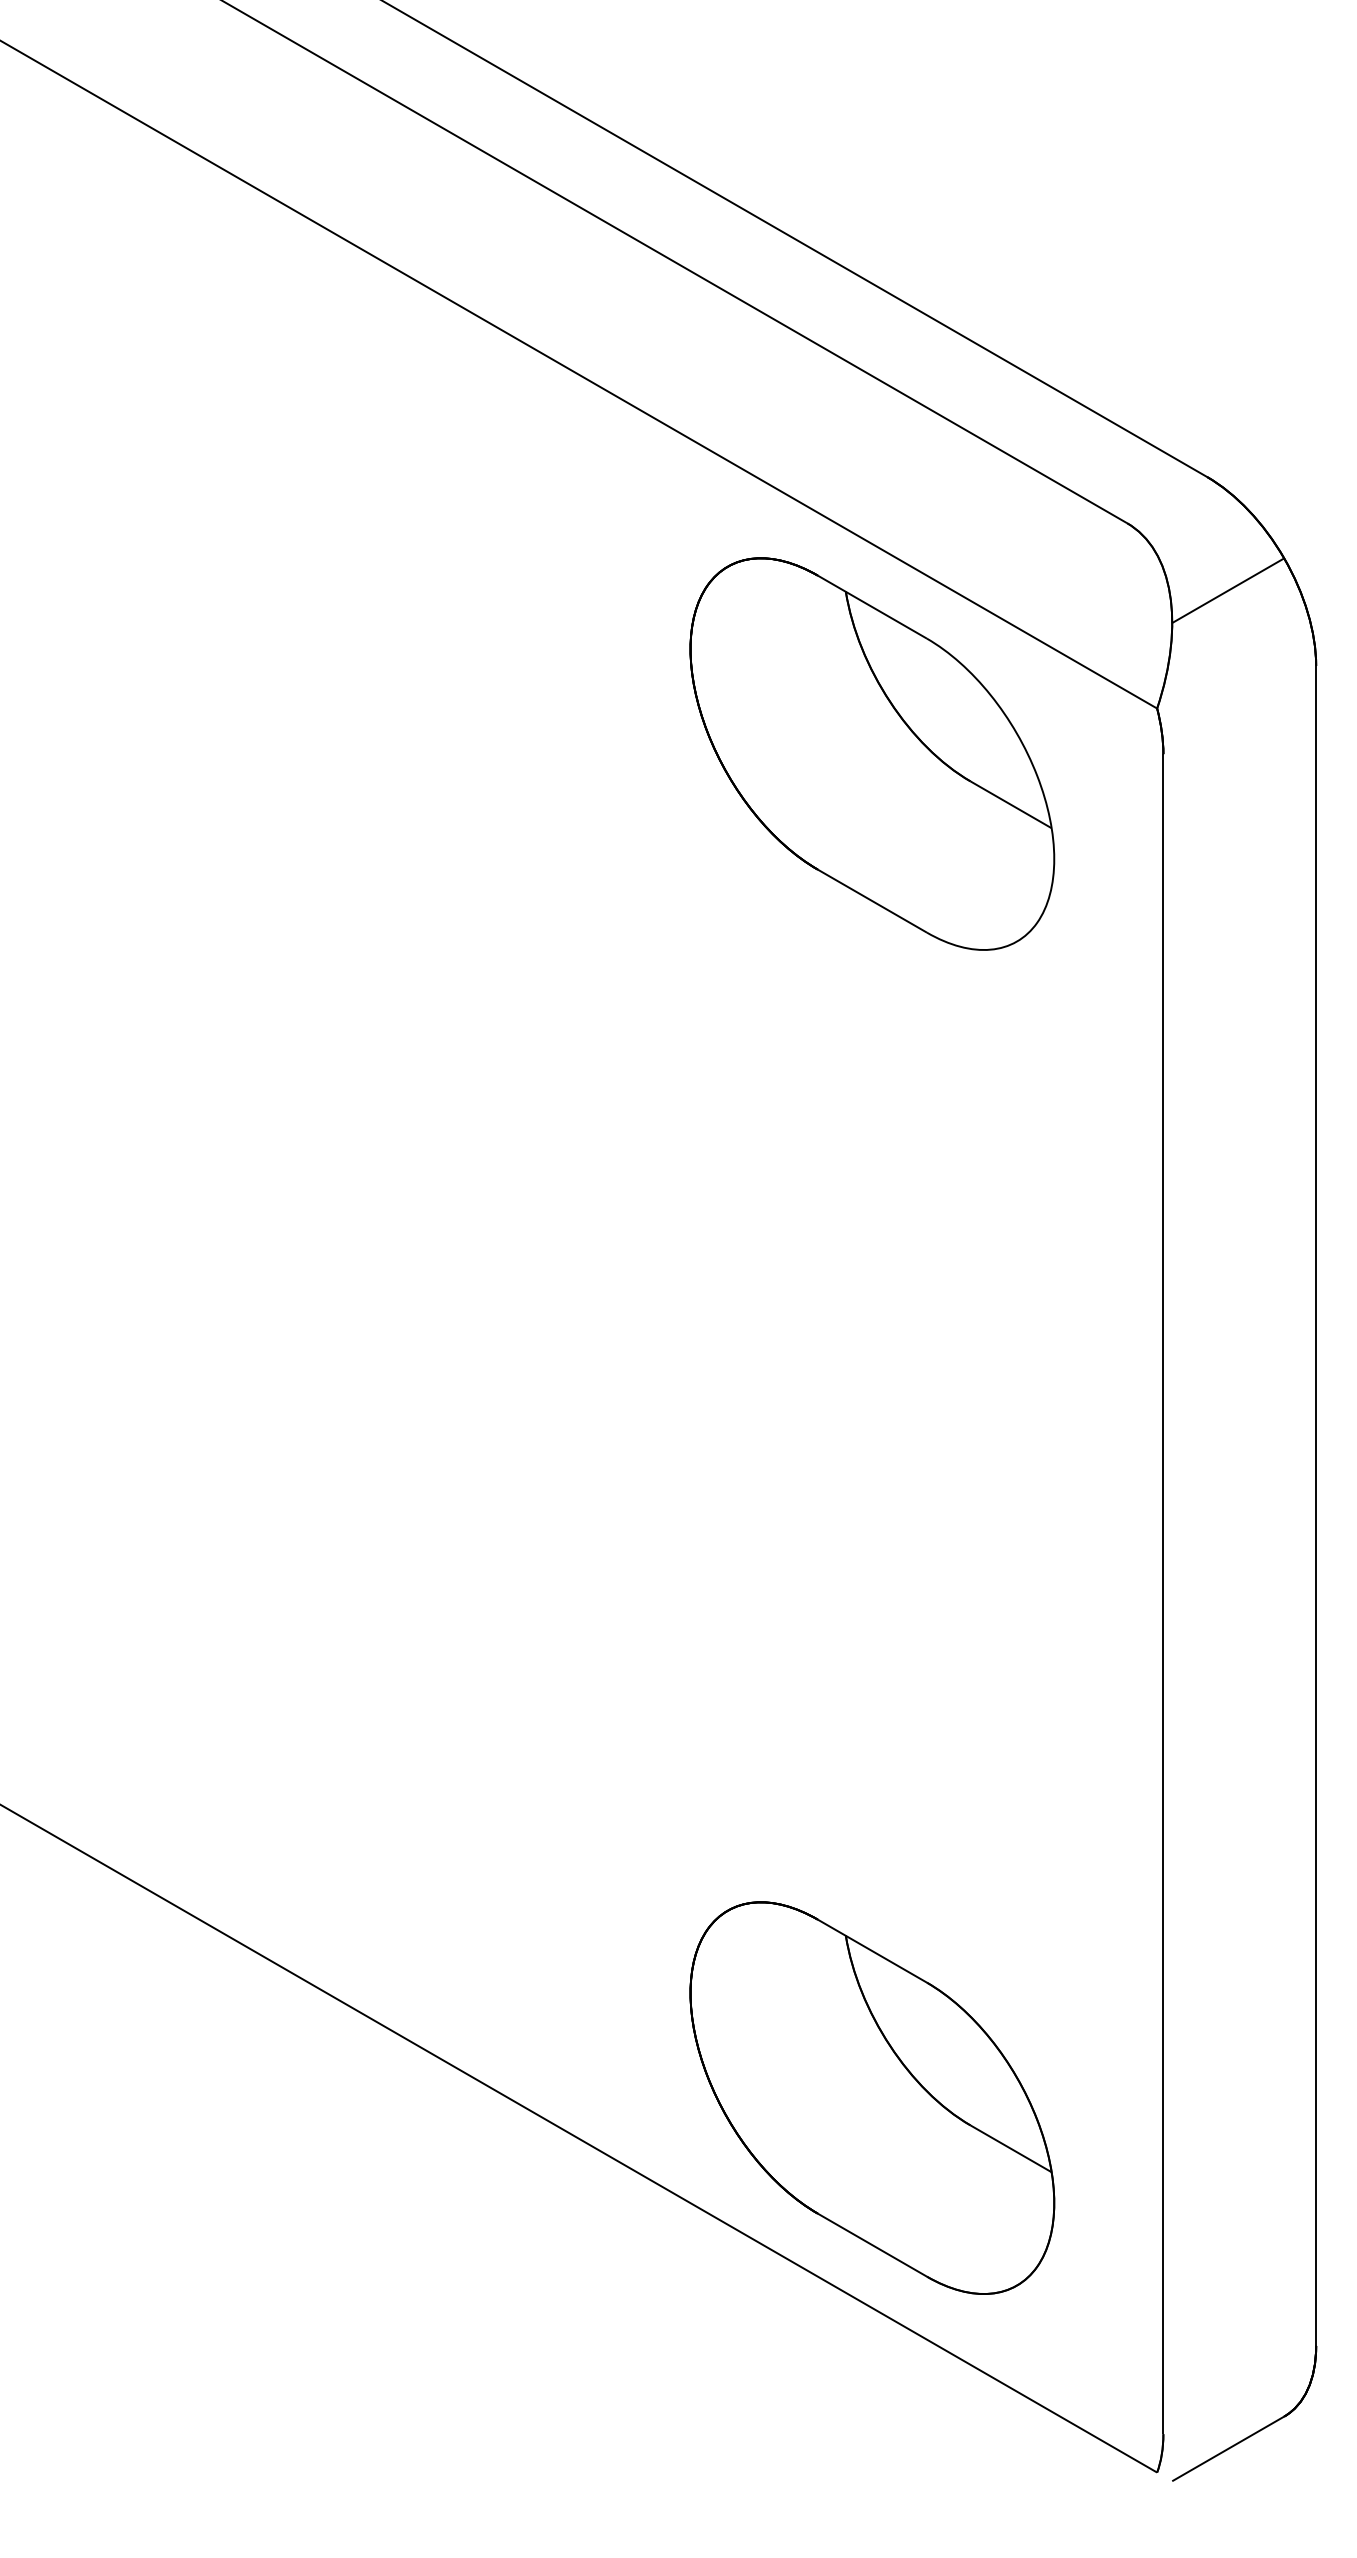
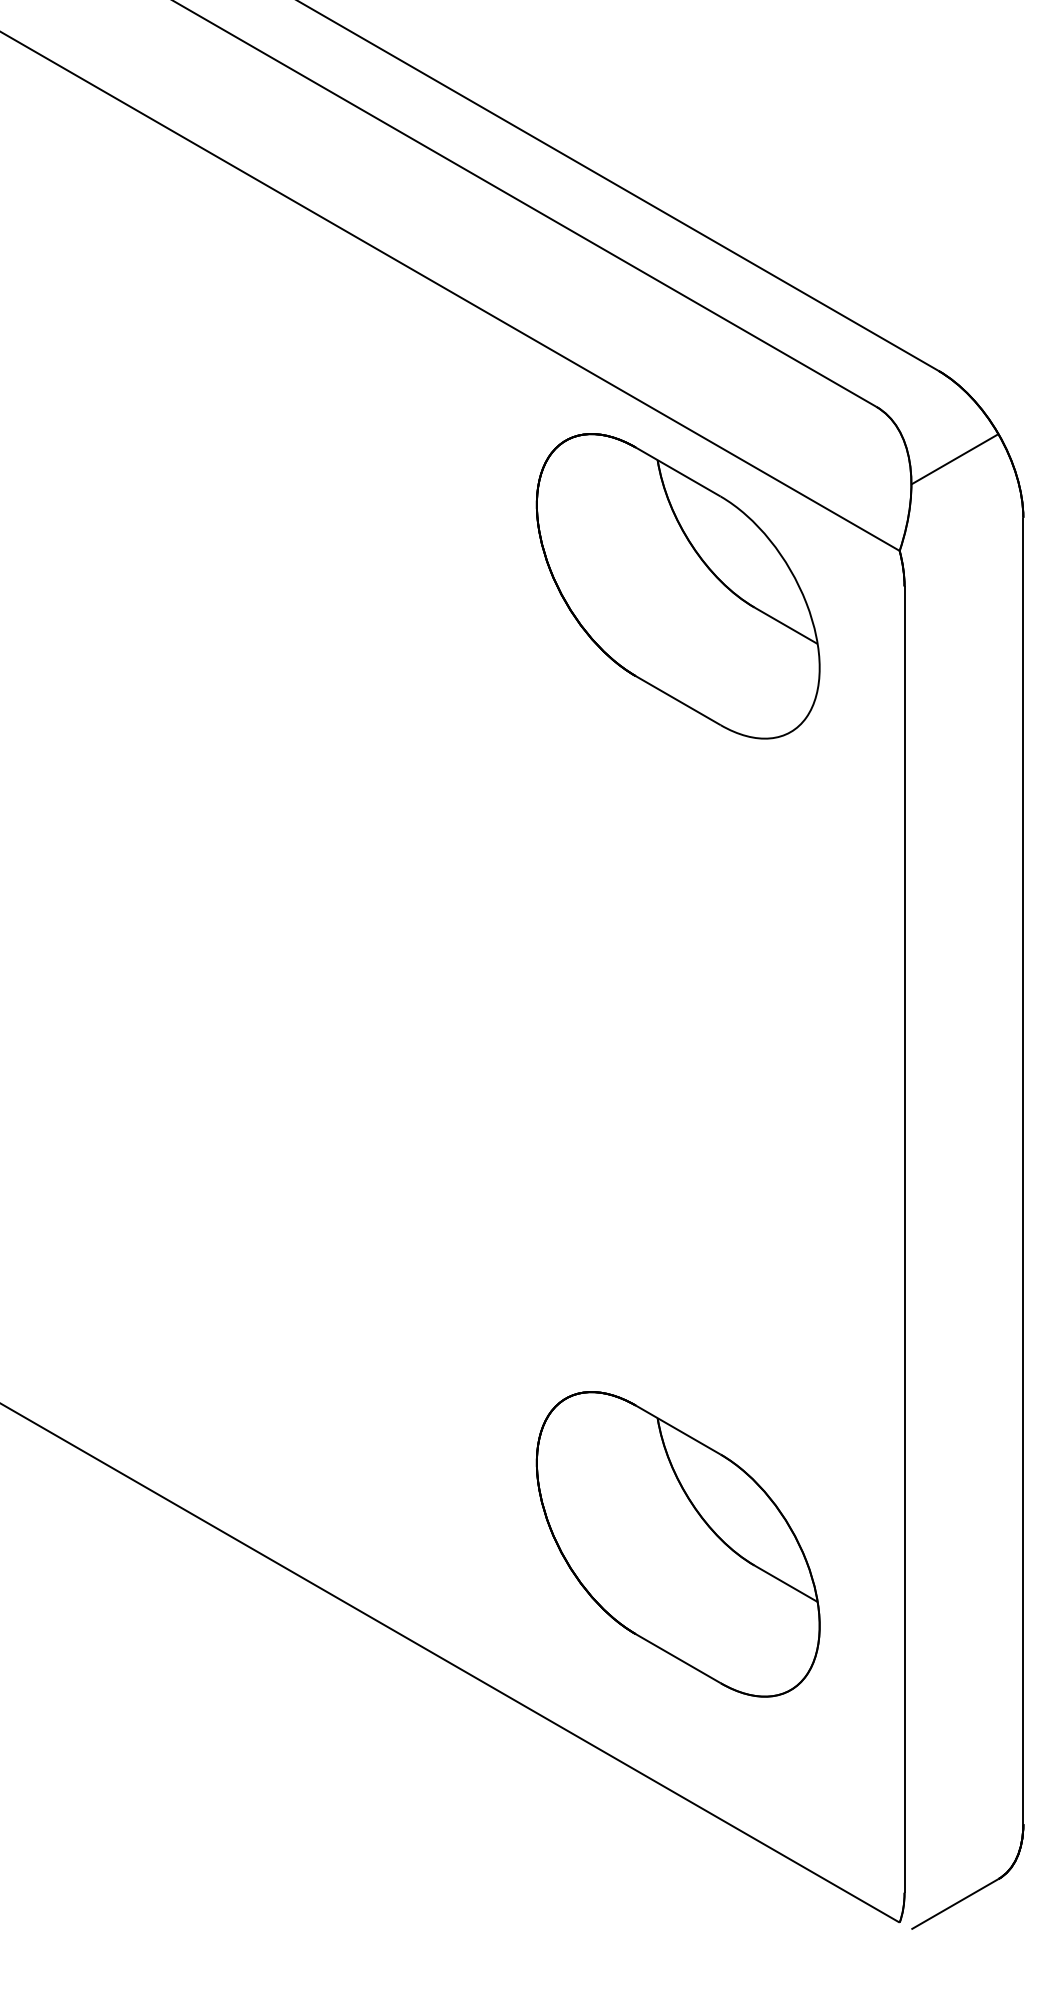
part: (872, 2097) -> (678, 1543), moved

